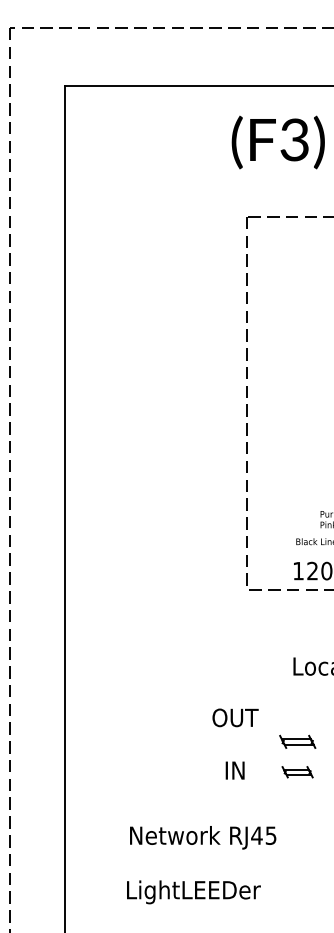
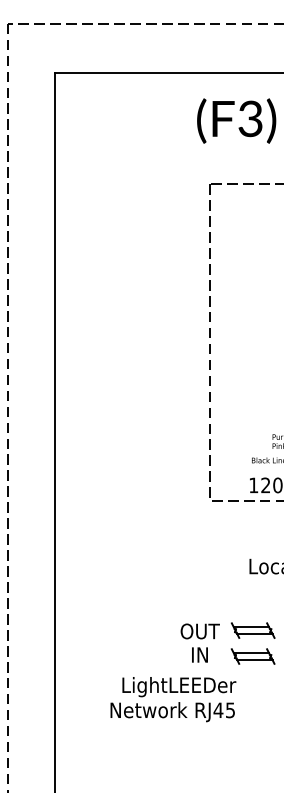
text: (235, 717) -> (200, 631), moved
part: (297, 741) -> (252, 630), size x1.43
part: (297, 771) -> (252, 655), size x1.67
text: (193, 892) -> (178, 687), moved

